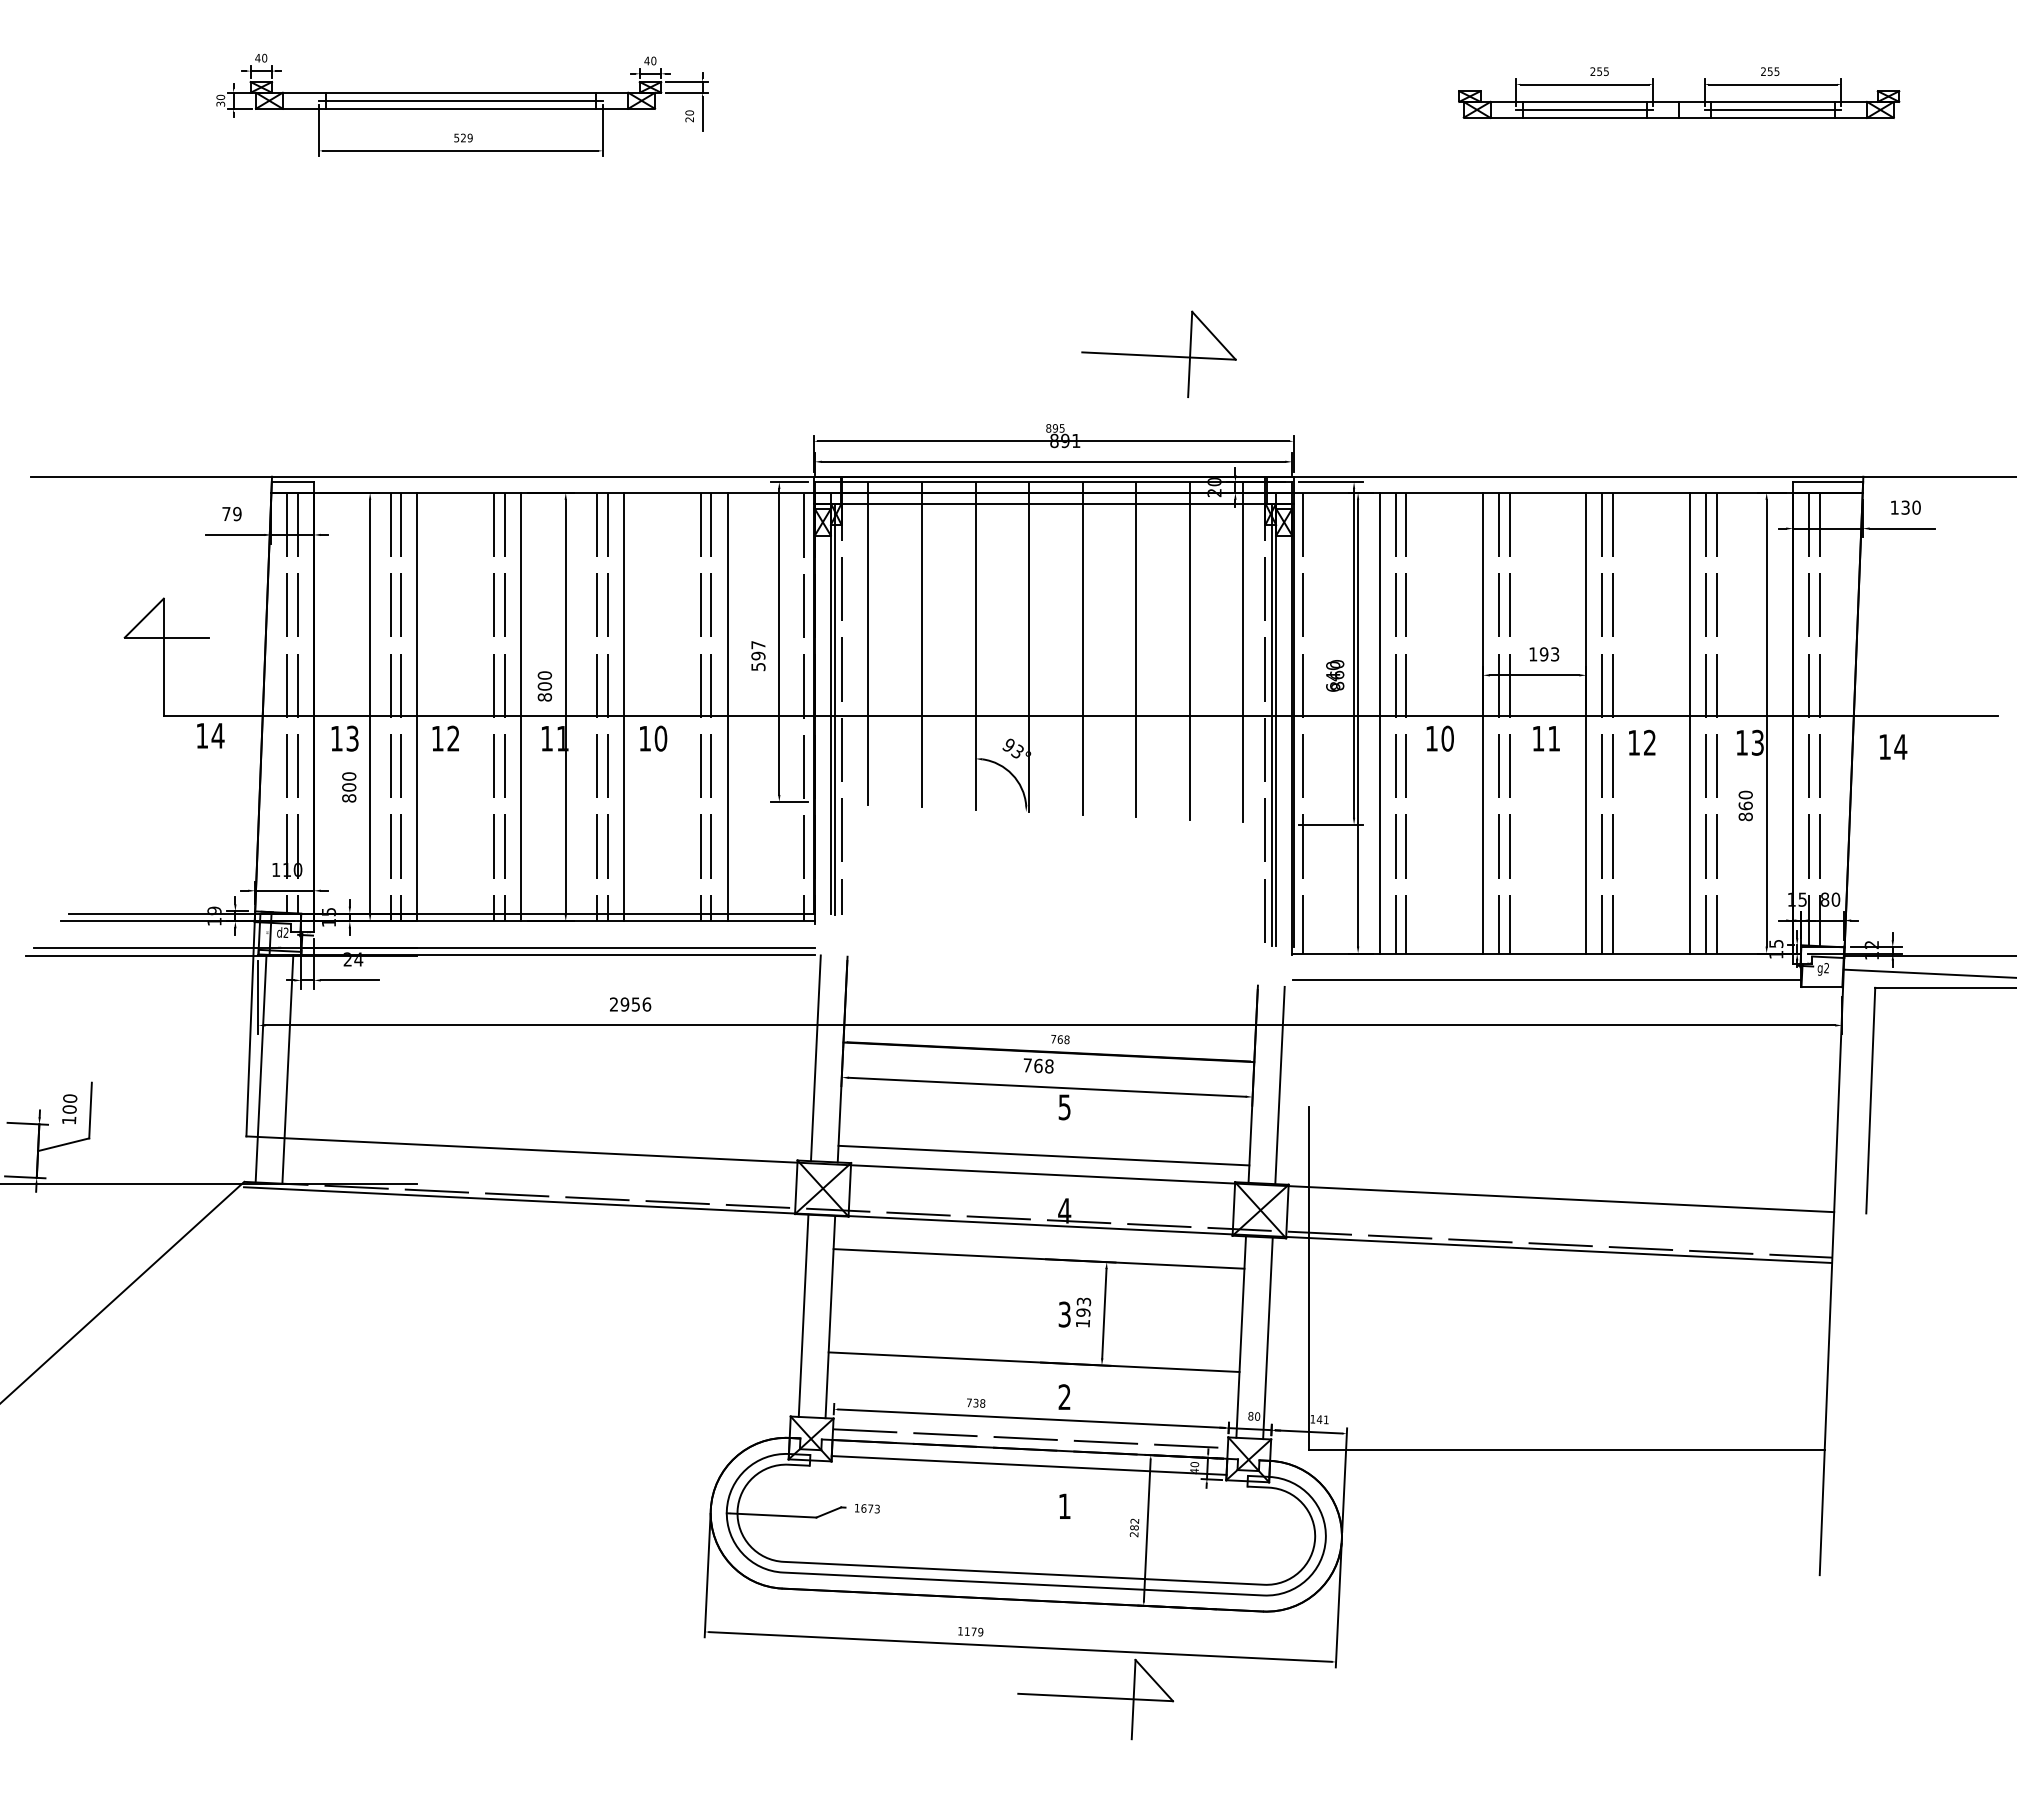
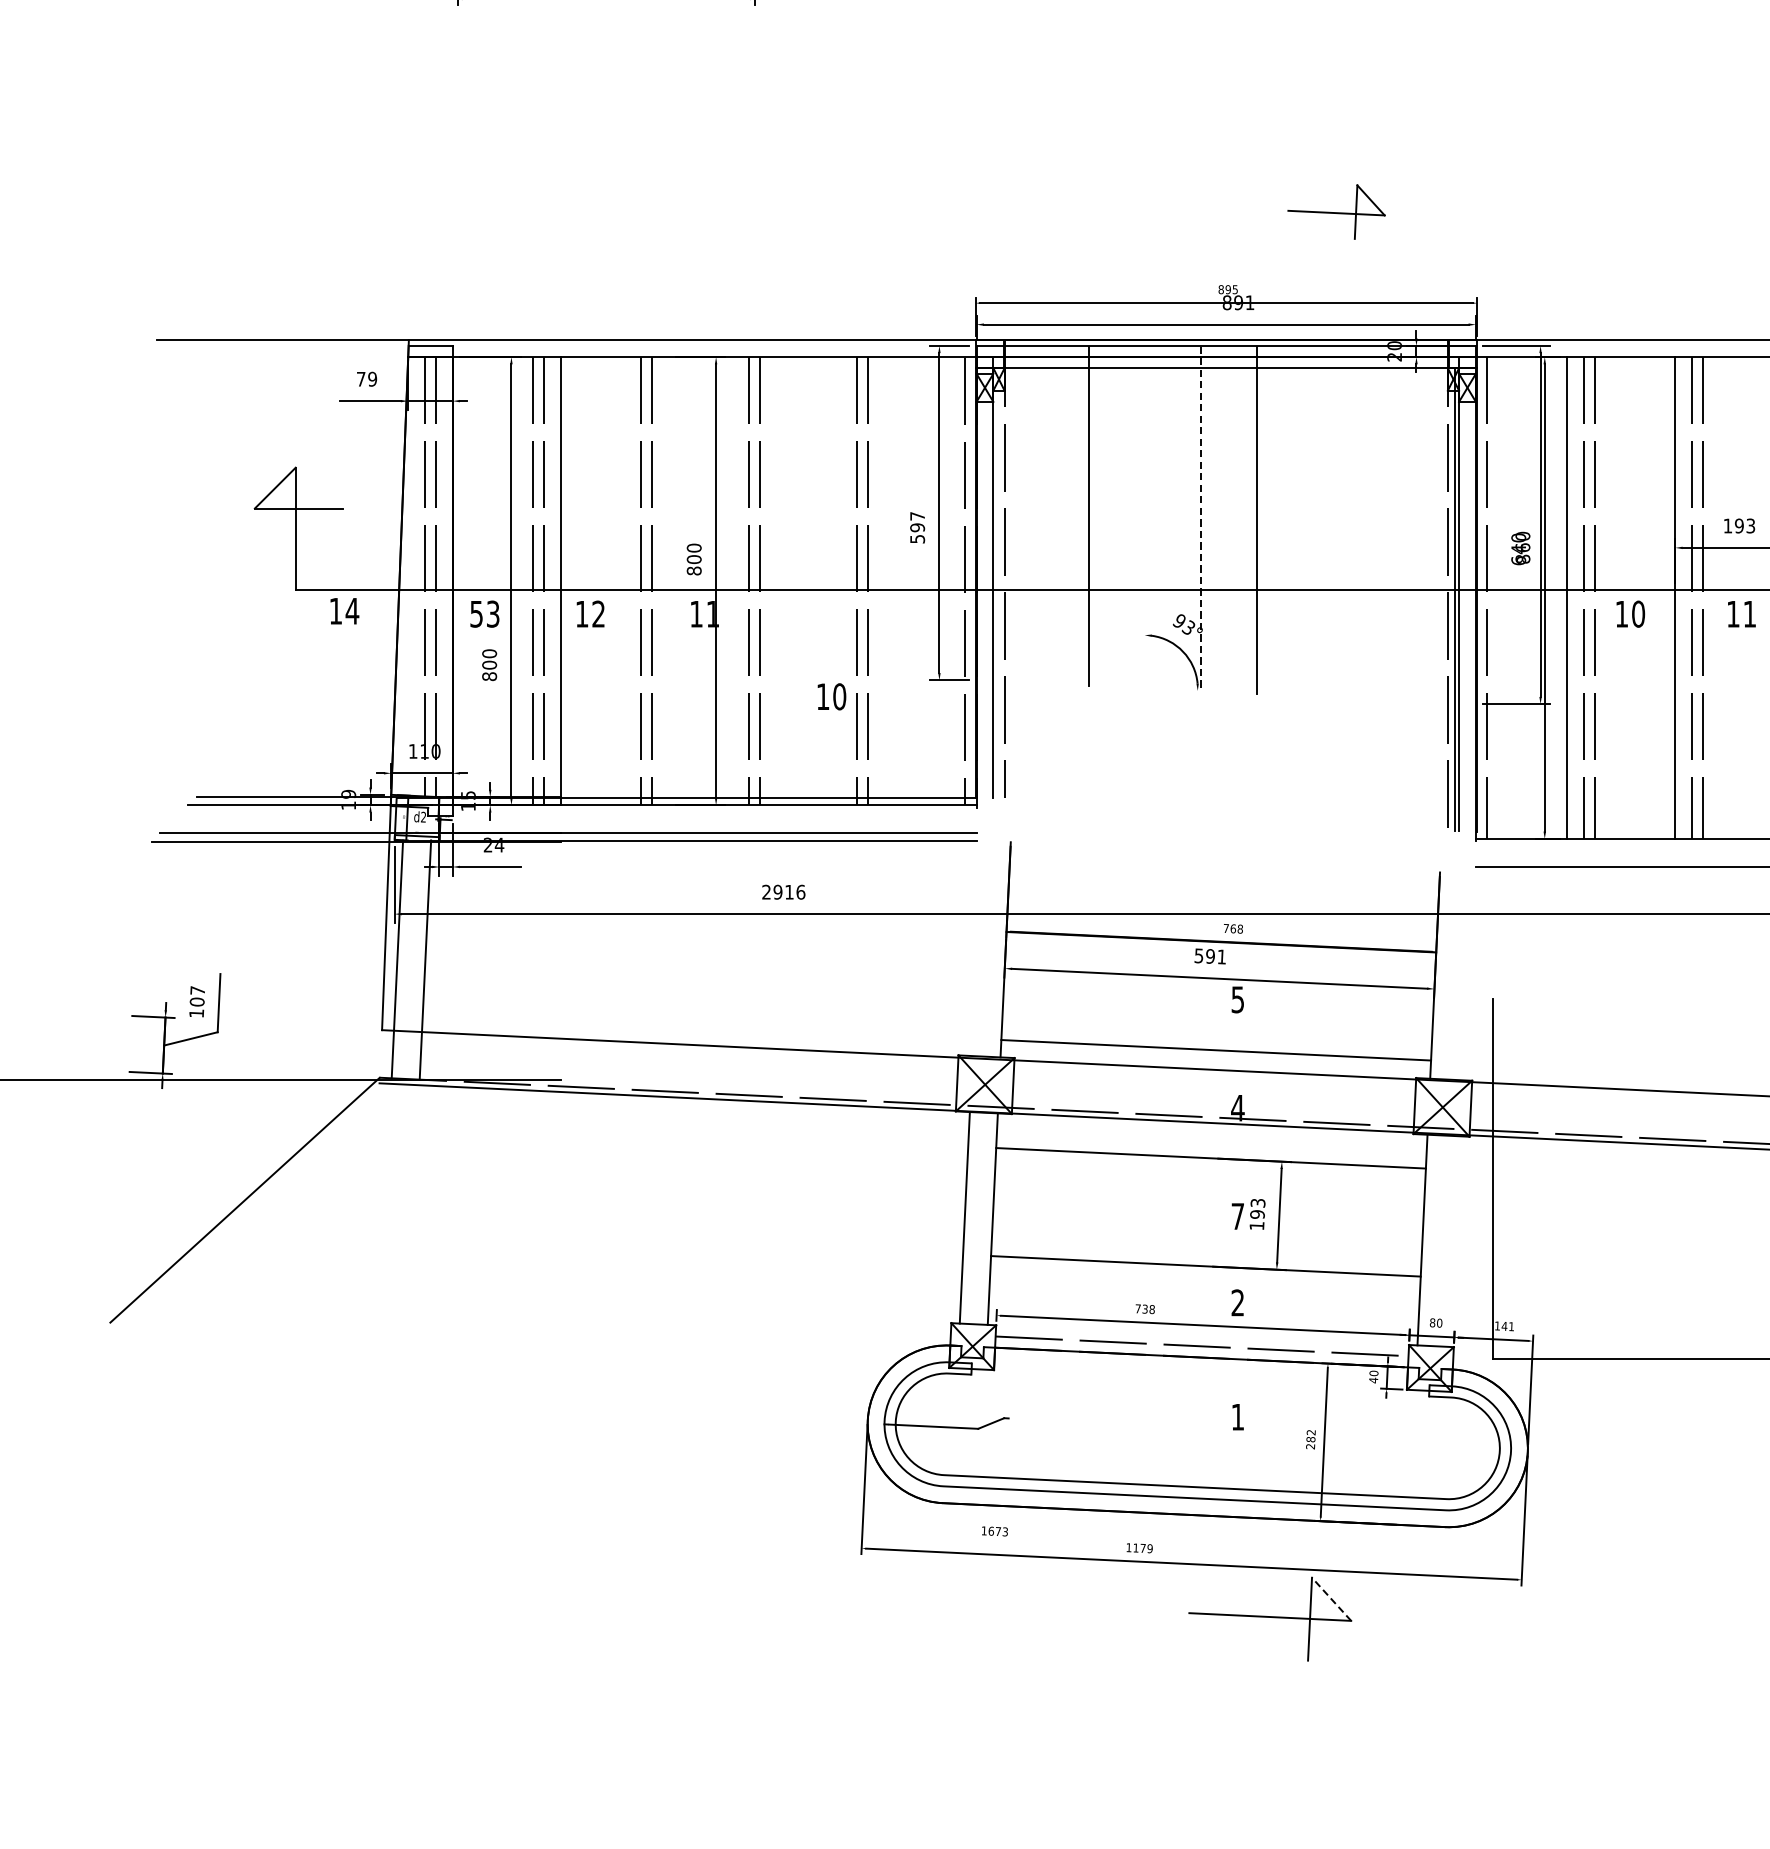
part: (1158, 353) -> (1336, 211), size x0.6
line: (868, 643) -> (1032, 514), removed
line: (975, 645) -> (1144, 516), removed
line: (1029, 647) -> (1201, 518), solid -> dashed
line: (1136, 649) -> (1313, 520), removed
line: (1189, 650) -> (1368, 521), removed
line: (1243, 652) -> (1424, 524), removed
line: (520, 706) -> (668, 580), removed
line: (624, 706) -> (777, 580), removed
line: (727, 706) -> (885, 580), removed
line: (835, 709) -> (998, 583), removed
text: (336, 738) -> (476, 614), 13 -> 53
text: (653, 738) -> (831, 696), moved
text: (635, 1004) -> (789, 892), 2956 -> 2916
line: (815, 1058) -> (977, 948), removed
text: (1038, 1065) -> (1210, 956), 768 -> 591
line: (1279, 1085) -> (1462, 976), removed
text: (70, 1098) -> (198, 990), 100 -> 107
text: (1064, 1314) -> (1237, 1216), 3 -> 7
line: (1267, 1338) -> (1450, 1241), removed
line: (1028, 1465) -> (1200, 1374), removed
text: (867, 1508) -> (995, 1531), moved
line: (1154, 1680) -> (1331, 1599), solid -> dashed

